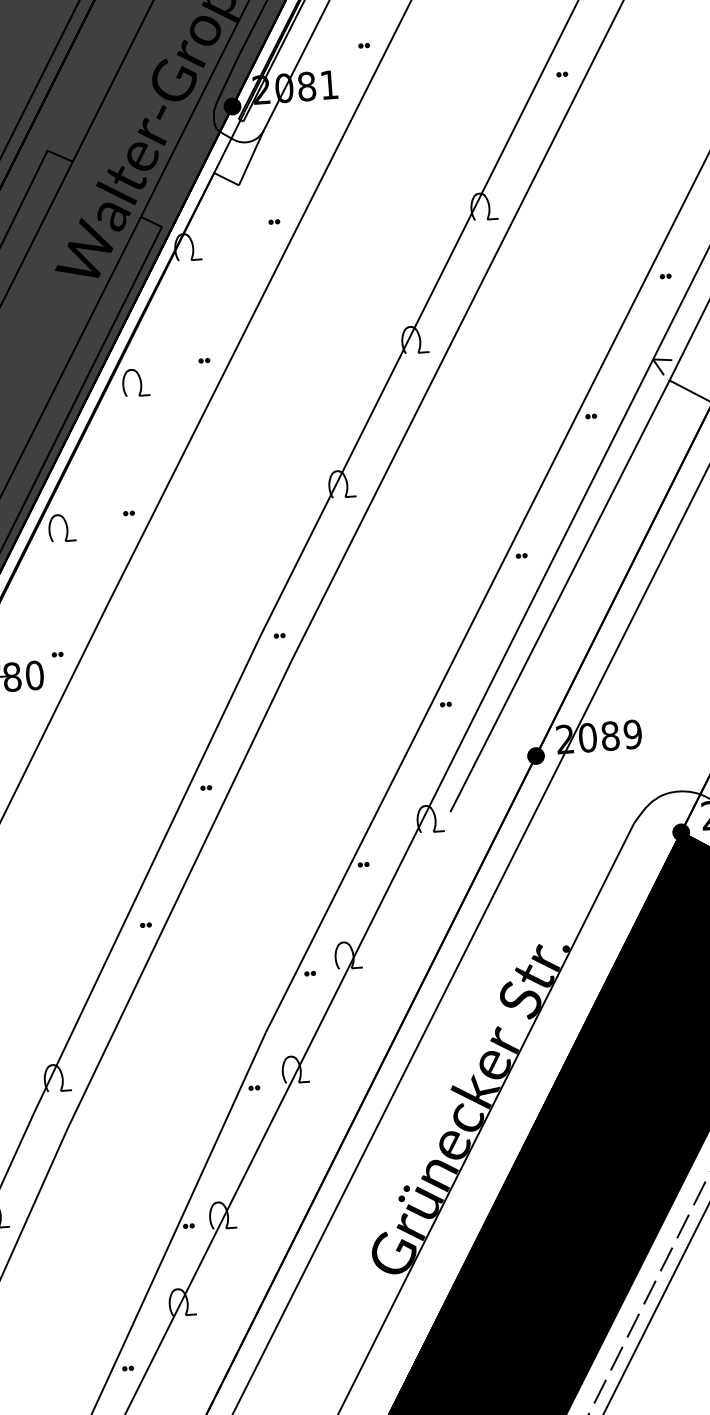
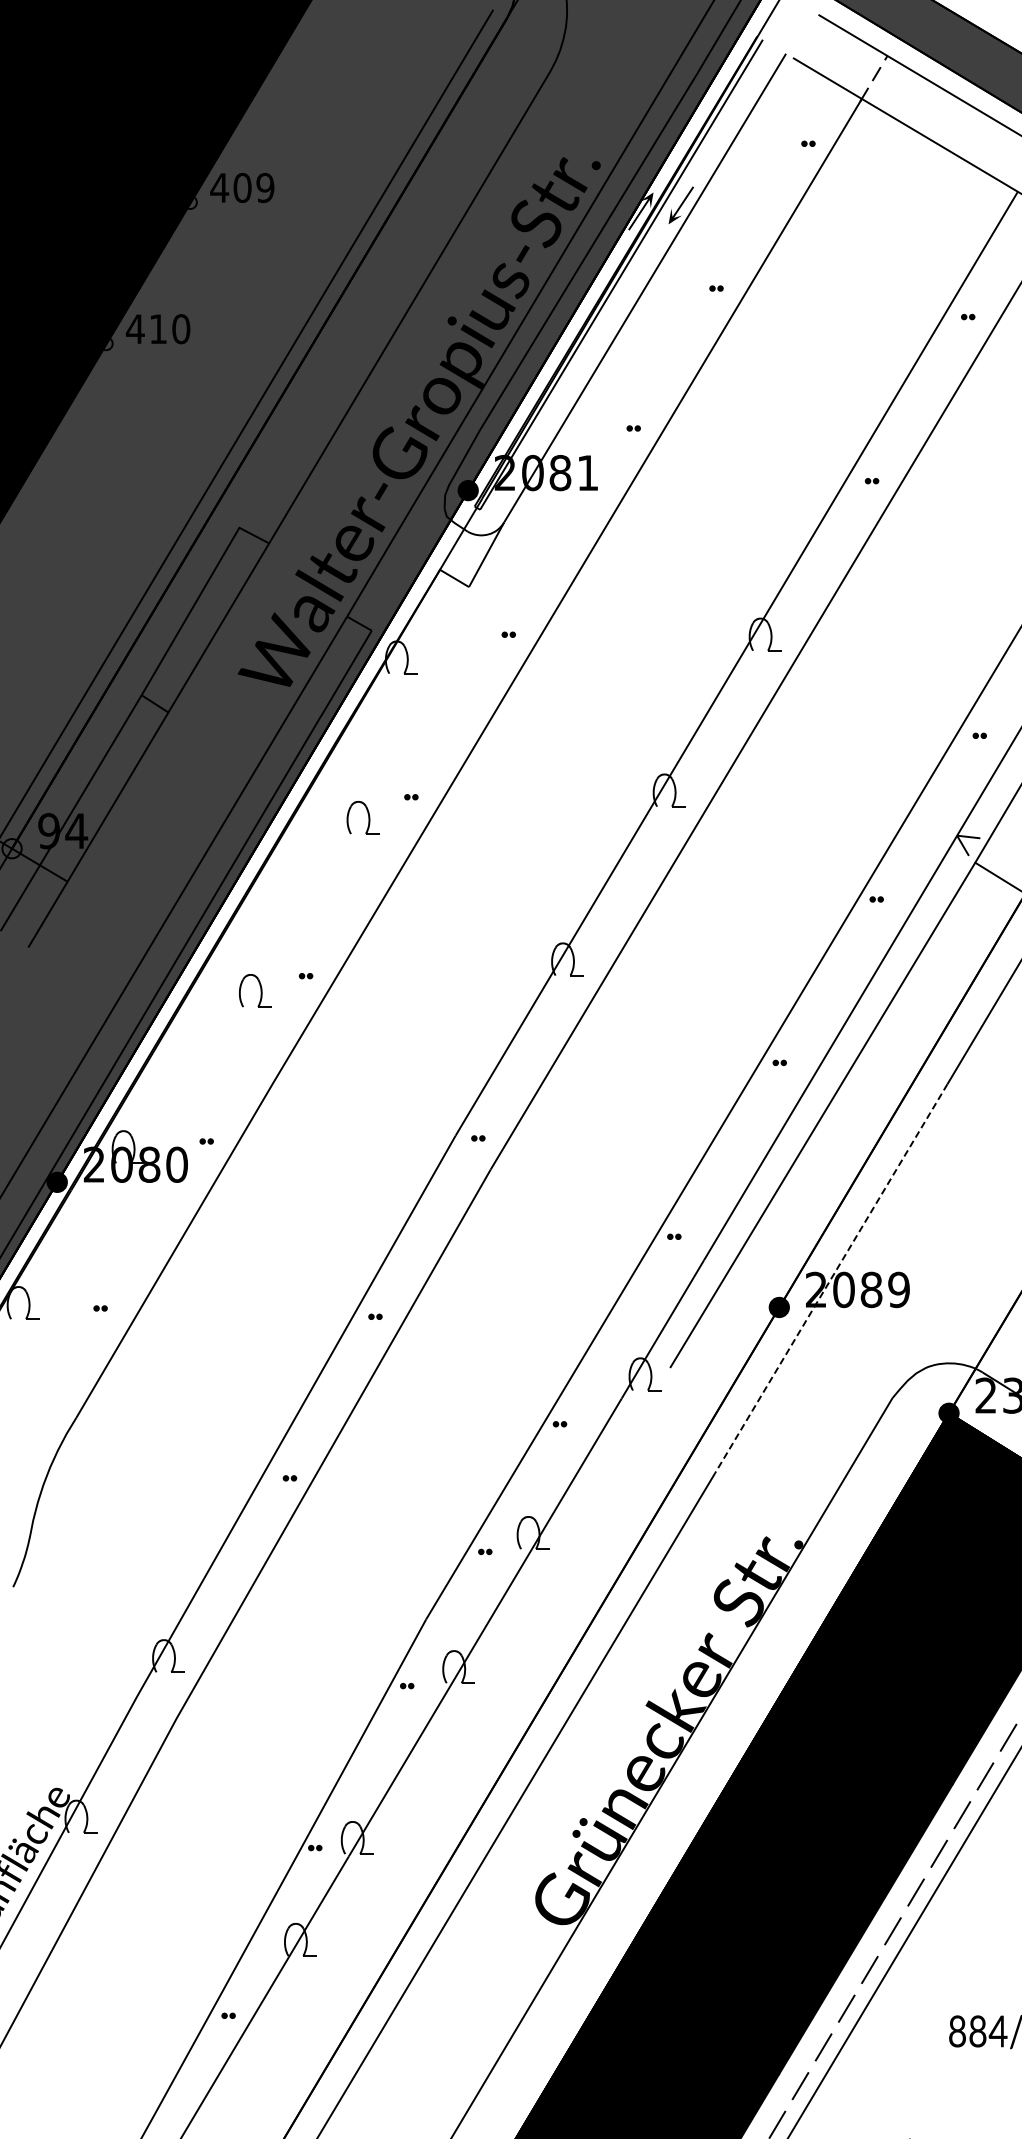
part: (135, 382) -> (362, 817), moved
part: (62, 527) -> (255, 990), moved
line: (577, 730) -> (831, 1279), solid -> dashed

